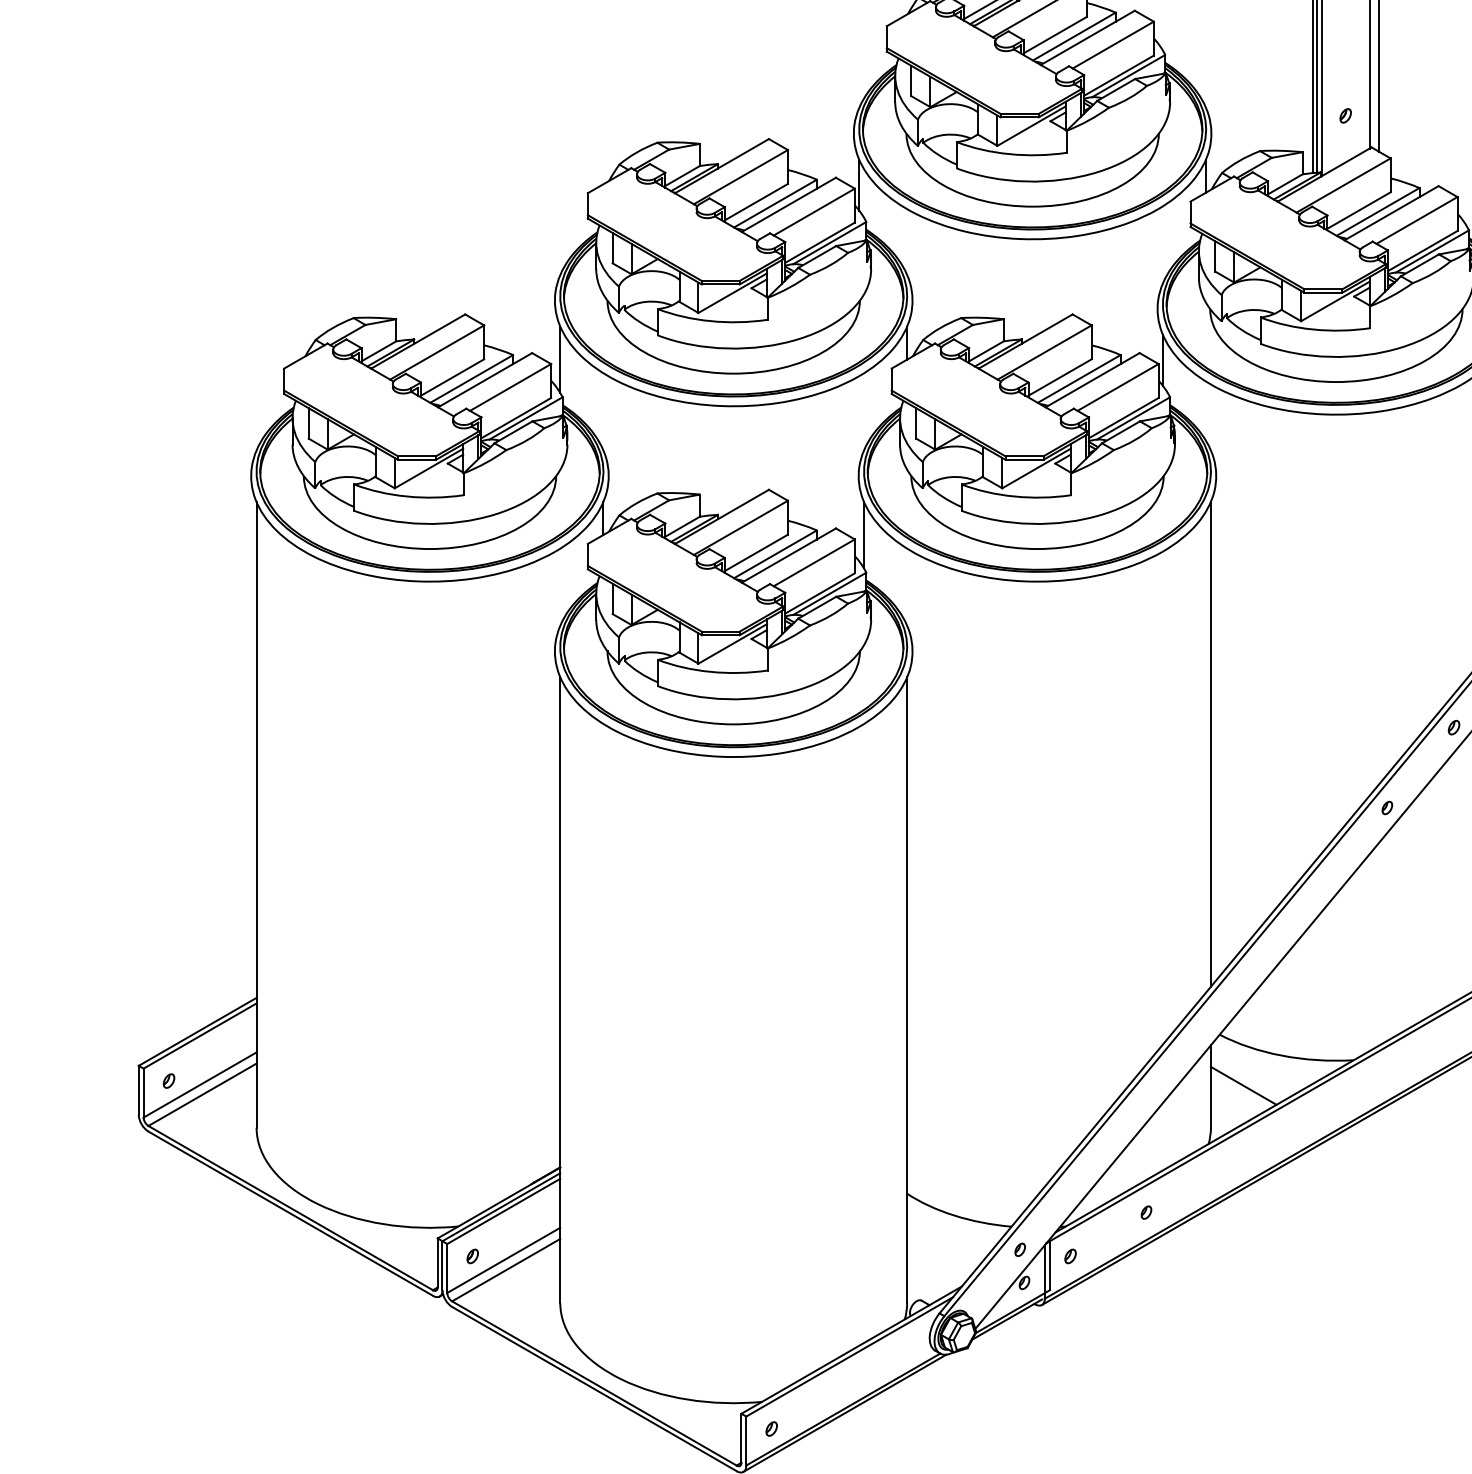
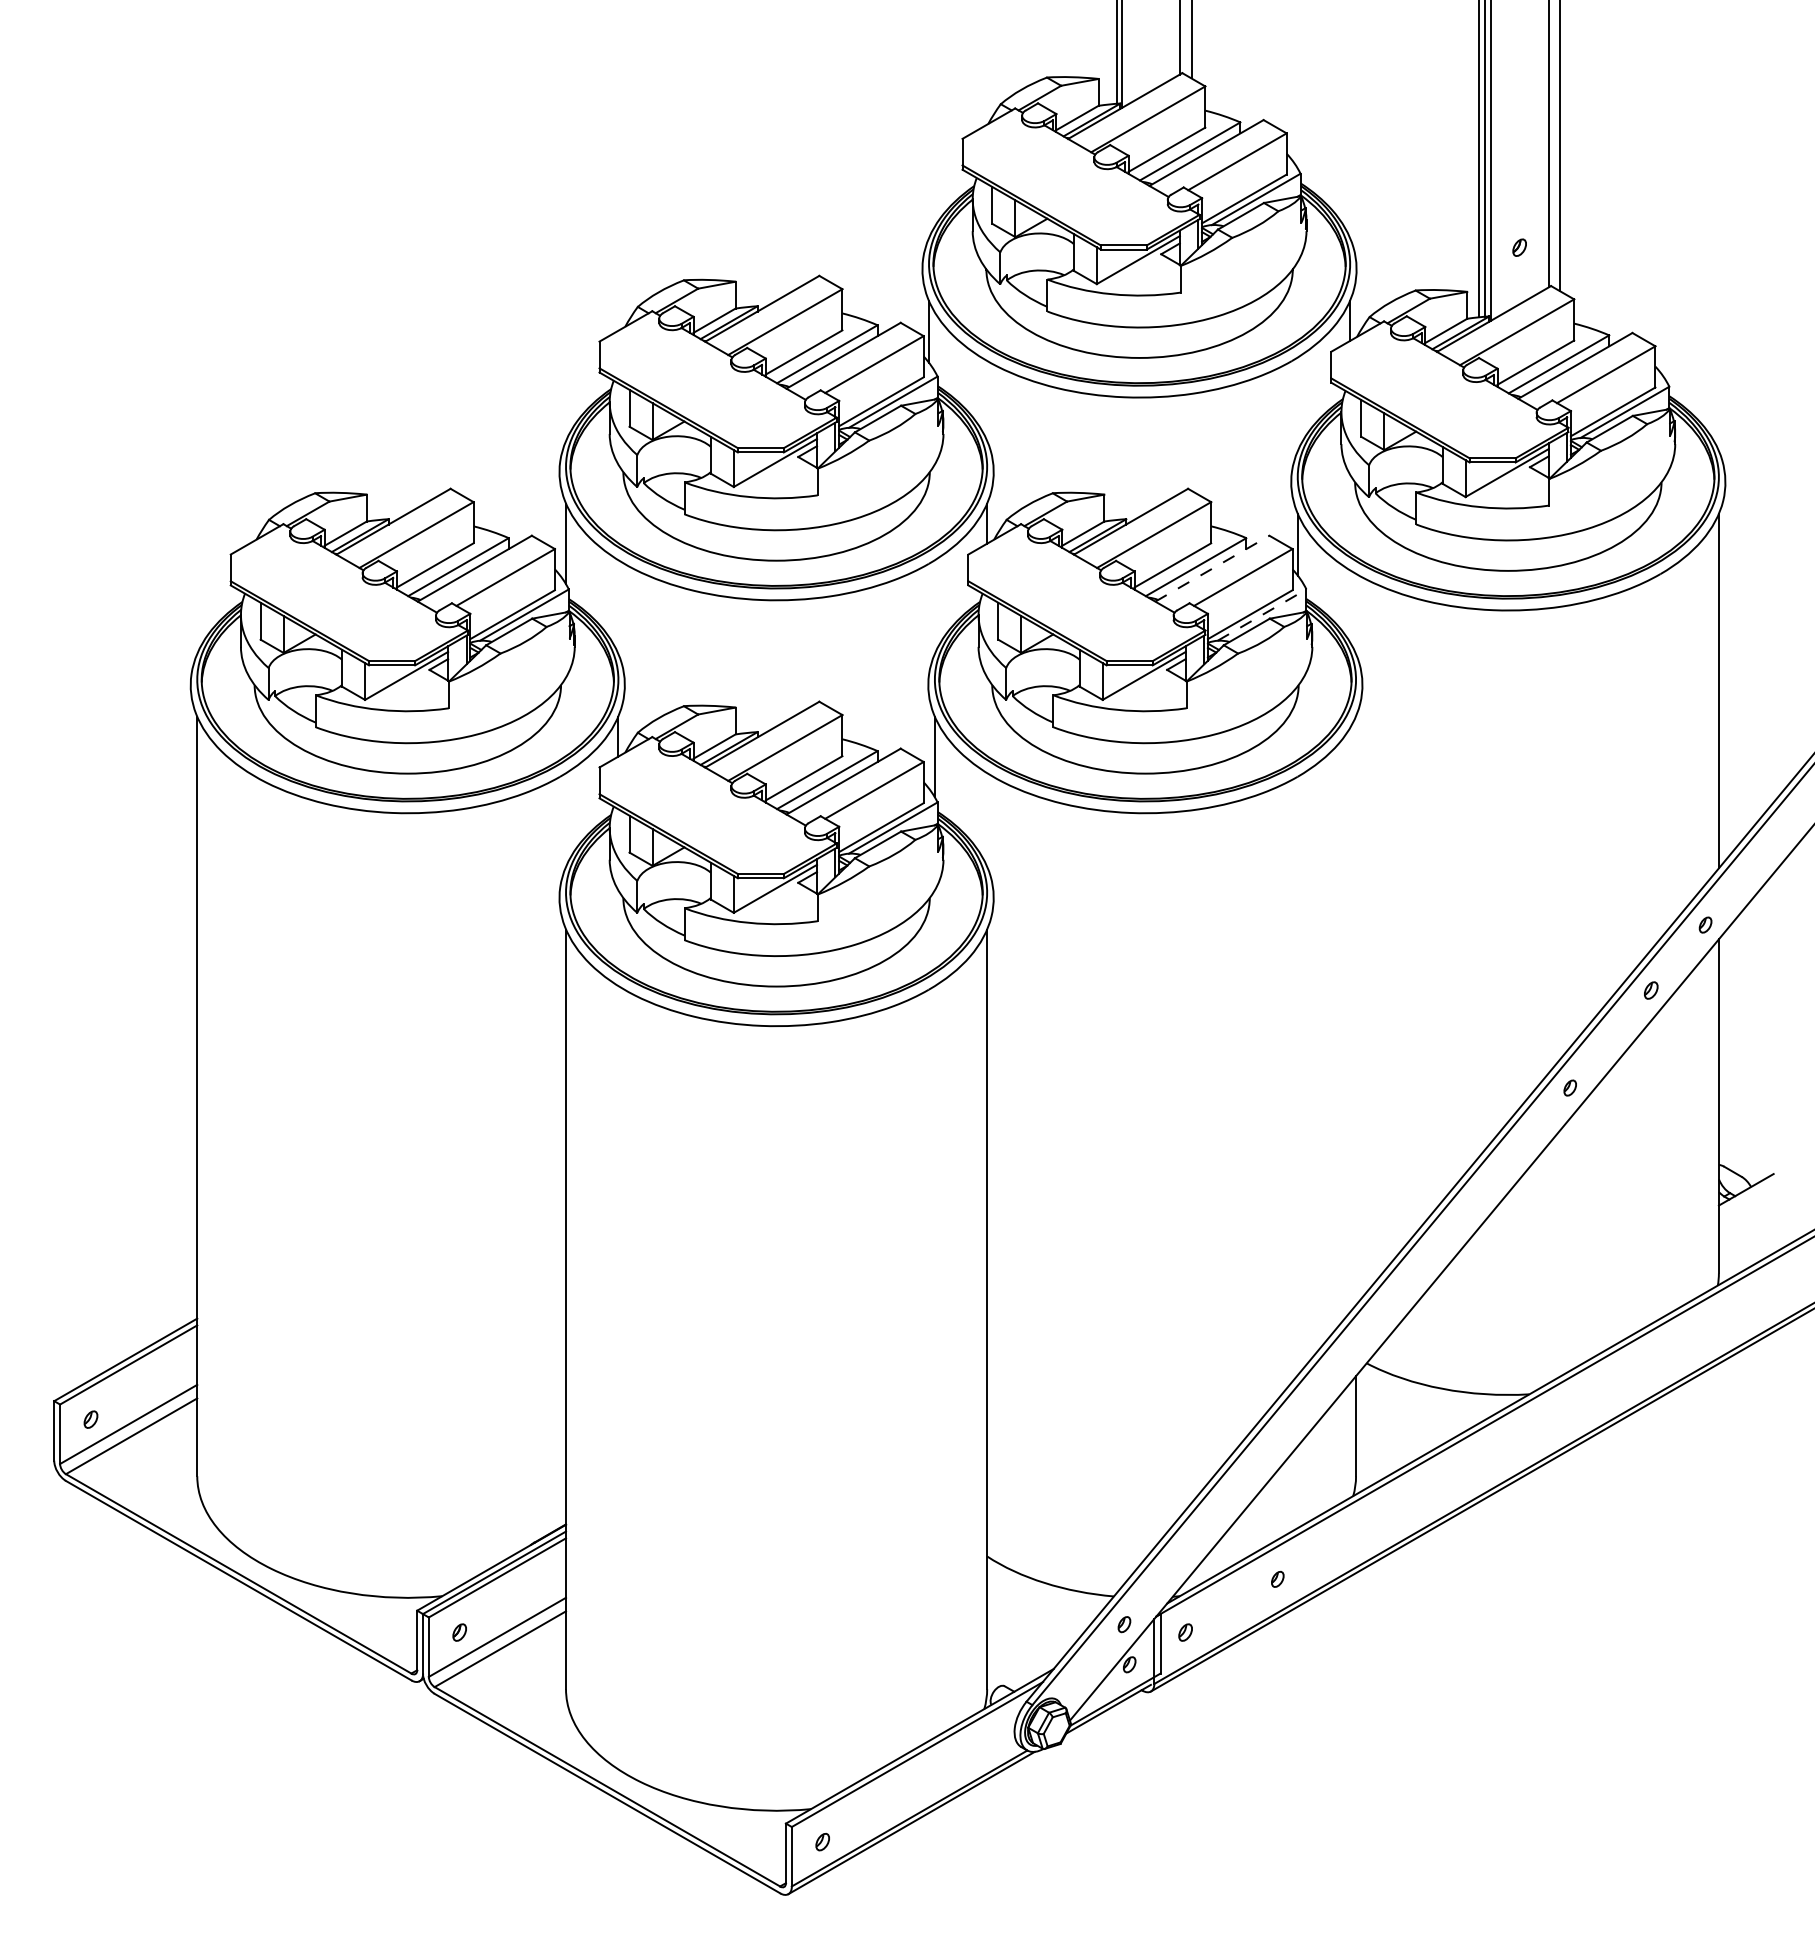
line: (1092, 380) -> (1212, 568), solid -> dashed
line: (1133, 417) -> (1262, 614), solid -> dashed
line: (1211, 744) -> (1356, 1010), removed
line: (1243, 1085) -> (1395, 1425), removed

